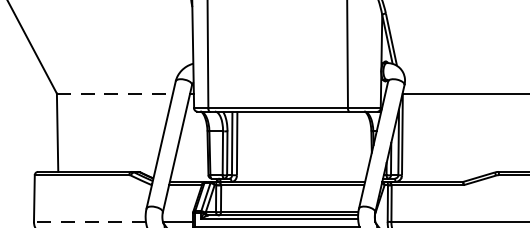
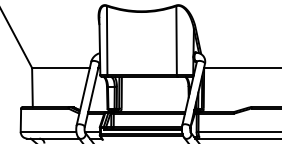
line: (113, 94) -> (60, 68), dashed -> solid
line: (89, 221) -> (48, 131), dashed -> solid

